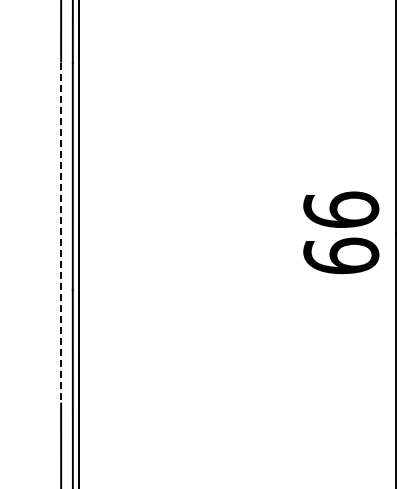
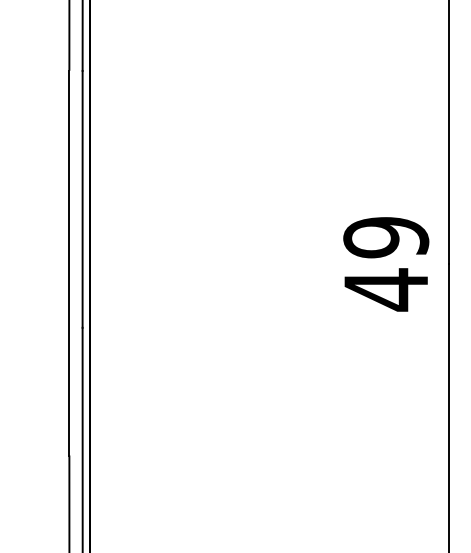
line: (61, 233) -> (69, 264), dashed -> solid
text: (341, 233) -> (386, 264), 66 -> 49

